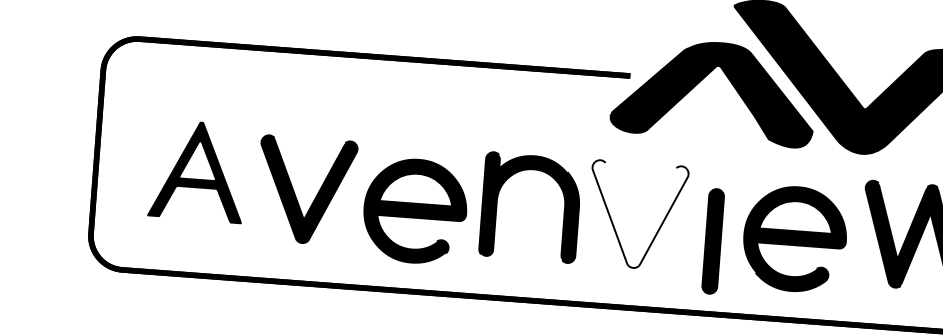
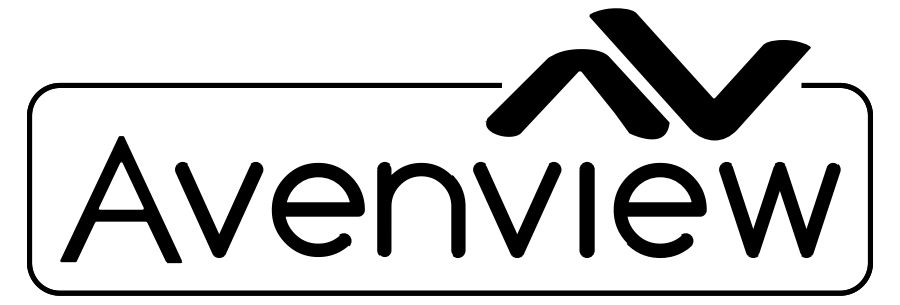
part: (197, 170) -> (120, 199), size x1.43
part: (414, 210) -> (317, 209), moved
fill: (637, 215) -> (517, 209), added
part: (794, 239) -> (659, 210), moved
part: (712, 240) -> (586, 209), moved

